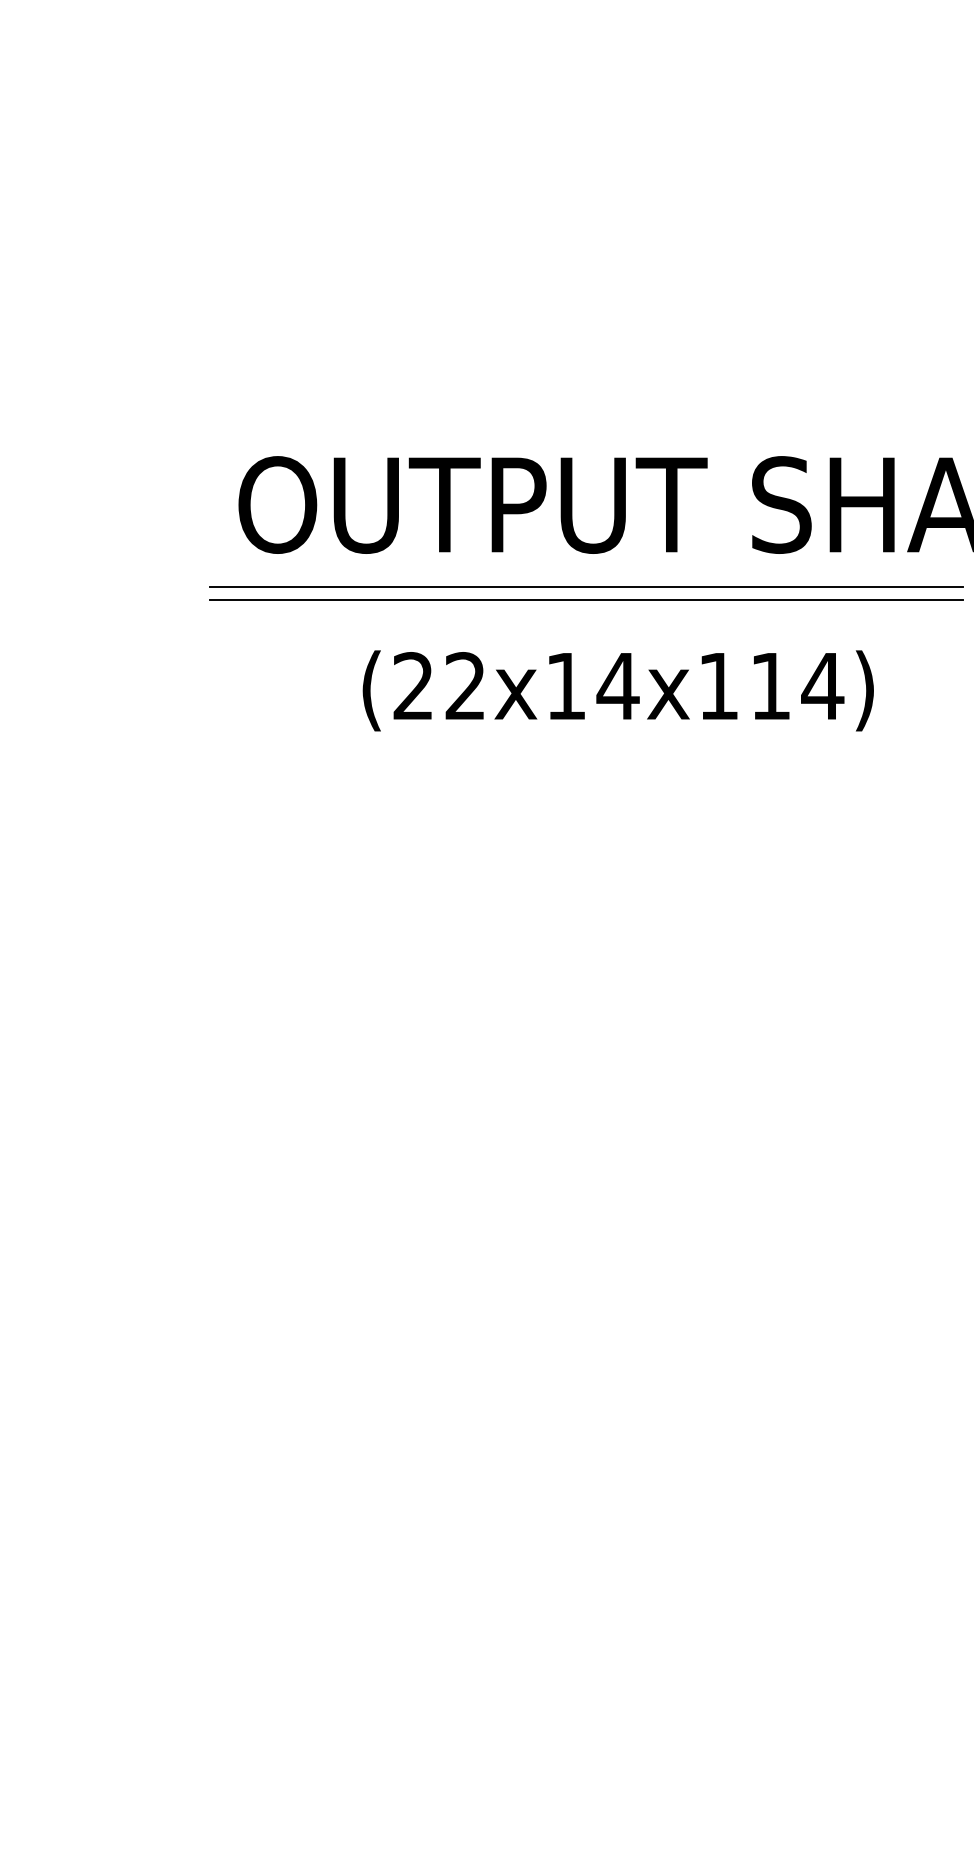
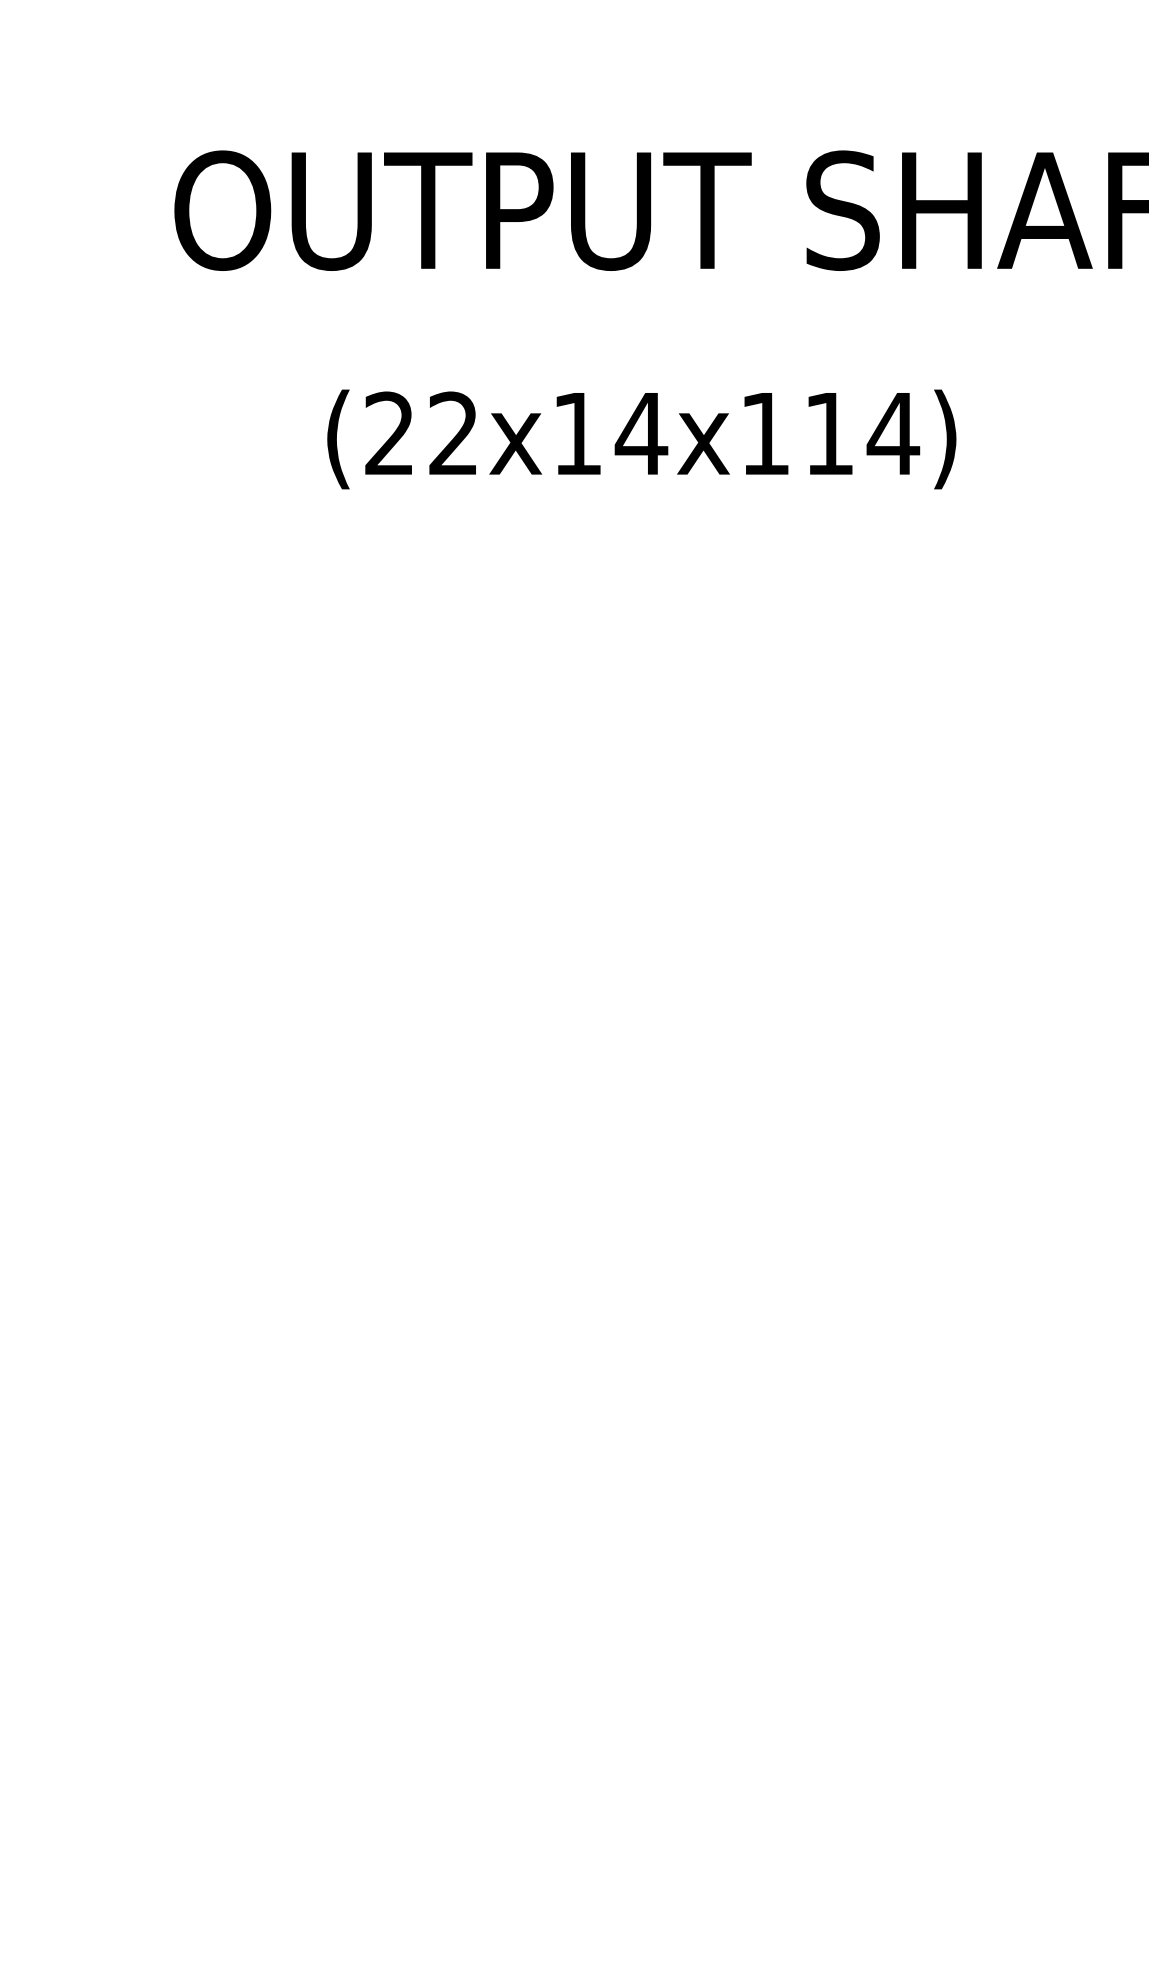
line: (586, 587) -> (602, 312), removed
line: (586, 599) -> (602, 326), removed

